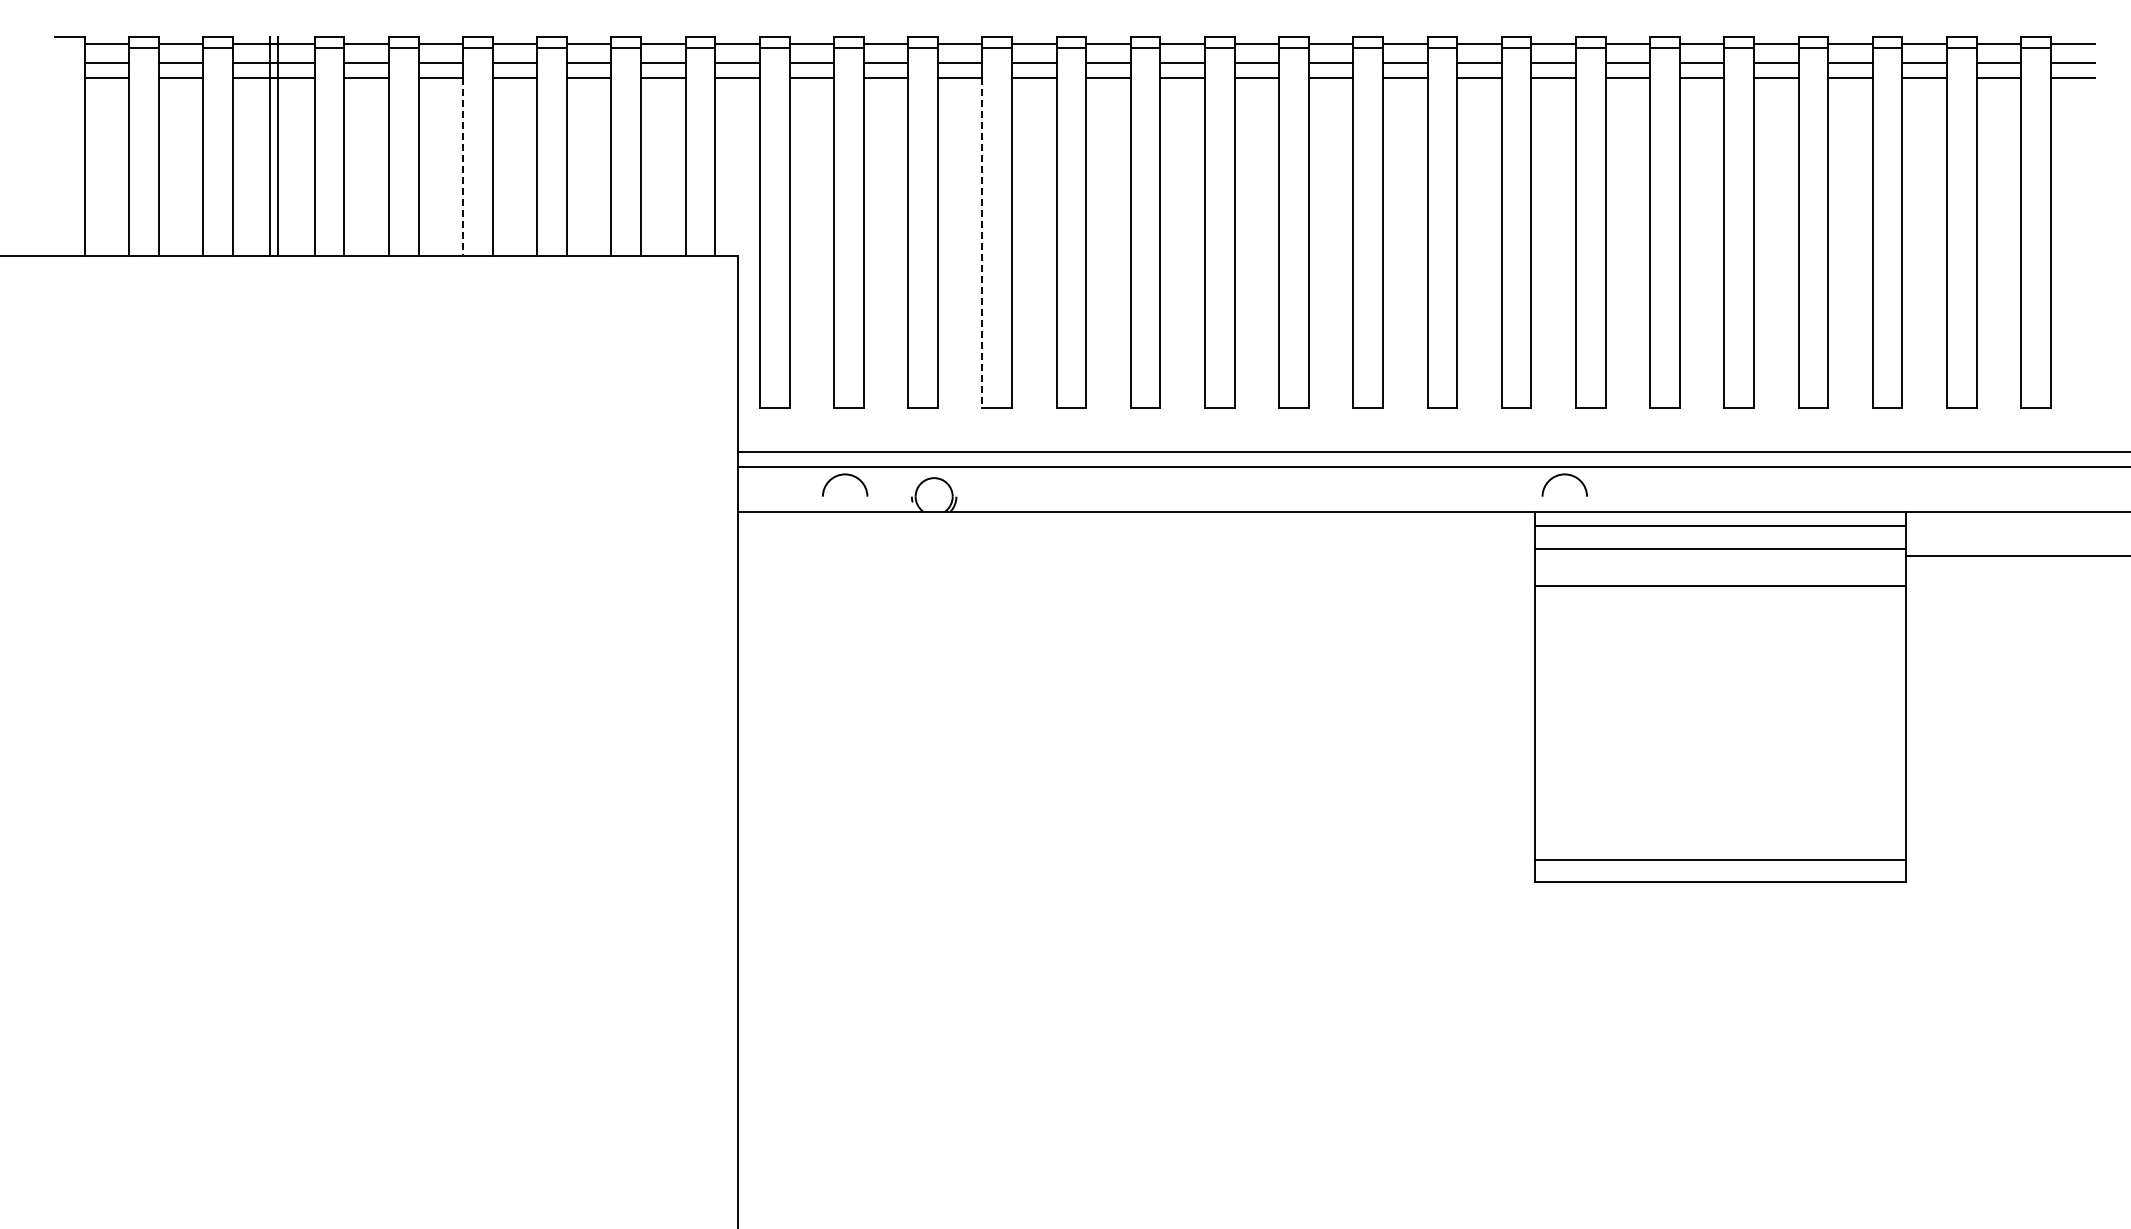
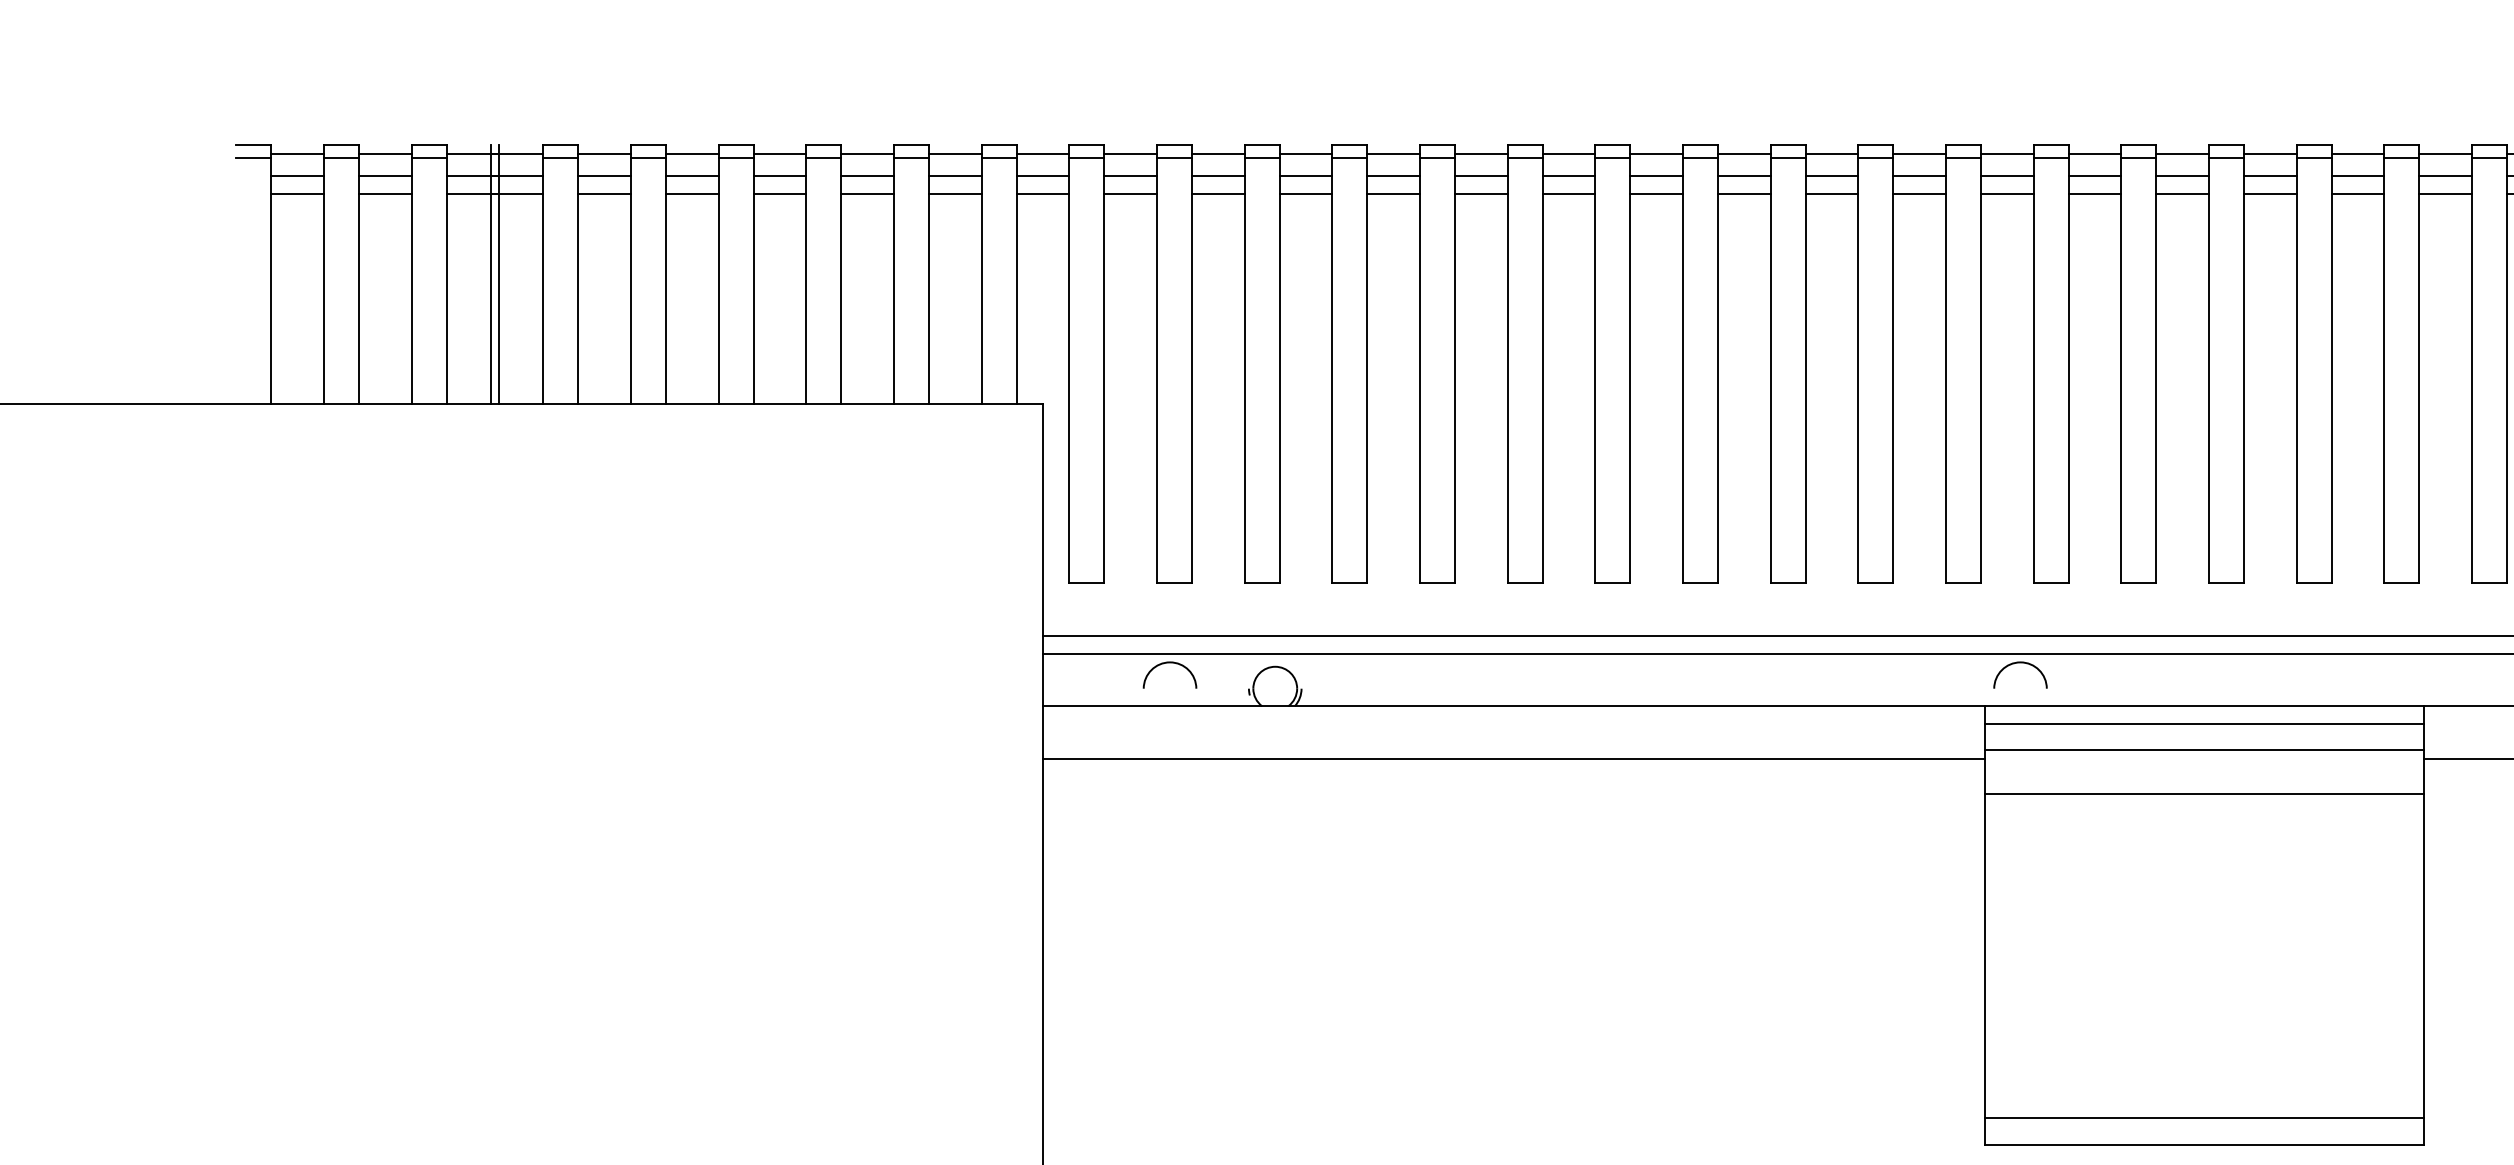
line: (69, 47) -> (253, 157), added
line: (463, 166) -> (719, 298), dashed -> solid
line: (982, 242) -> (1332, 388), dashed -> solid
line: (1136, 556) -> (1514, 759), added

